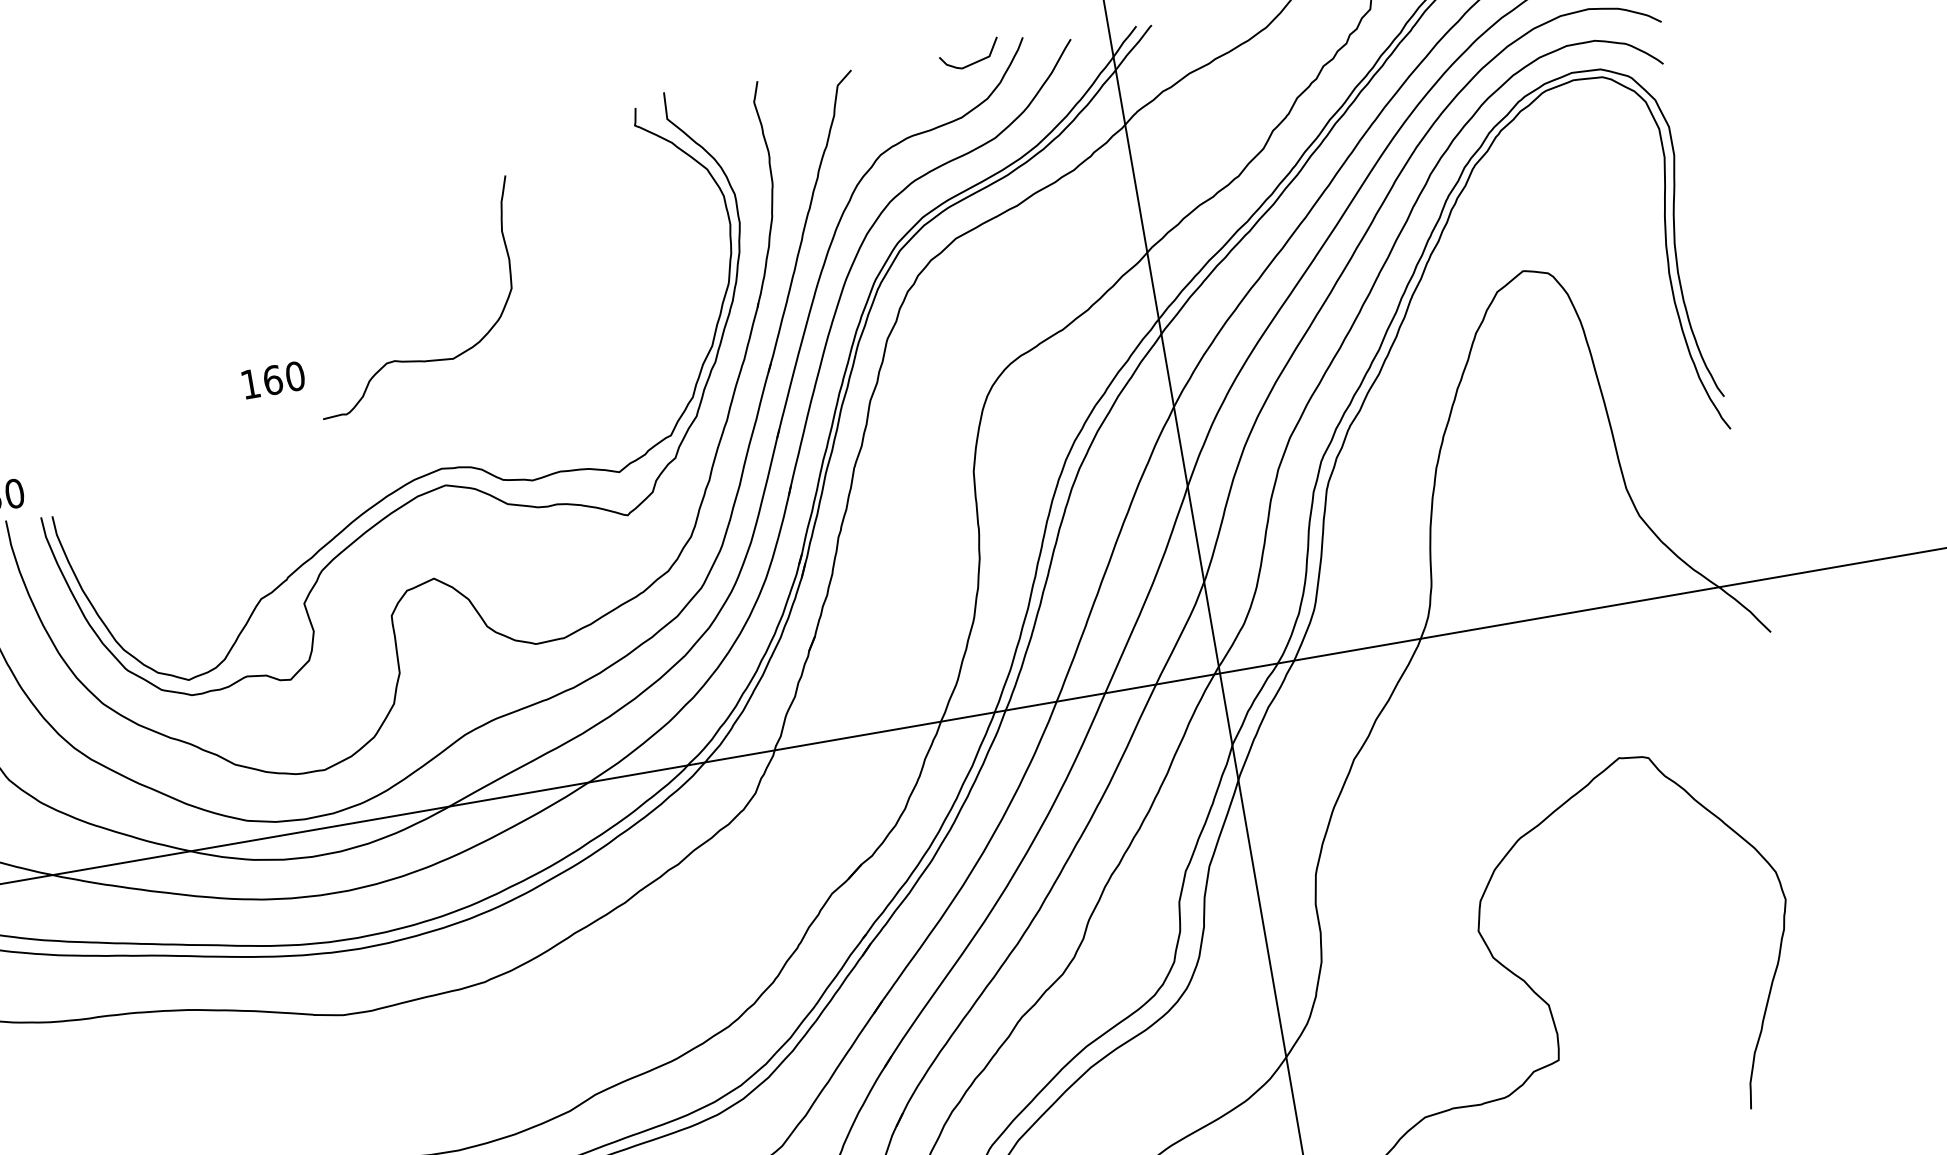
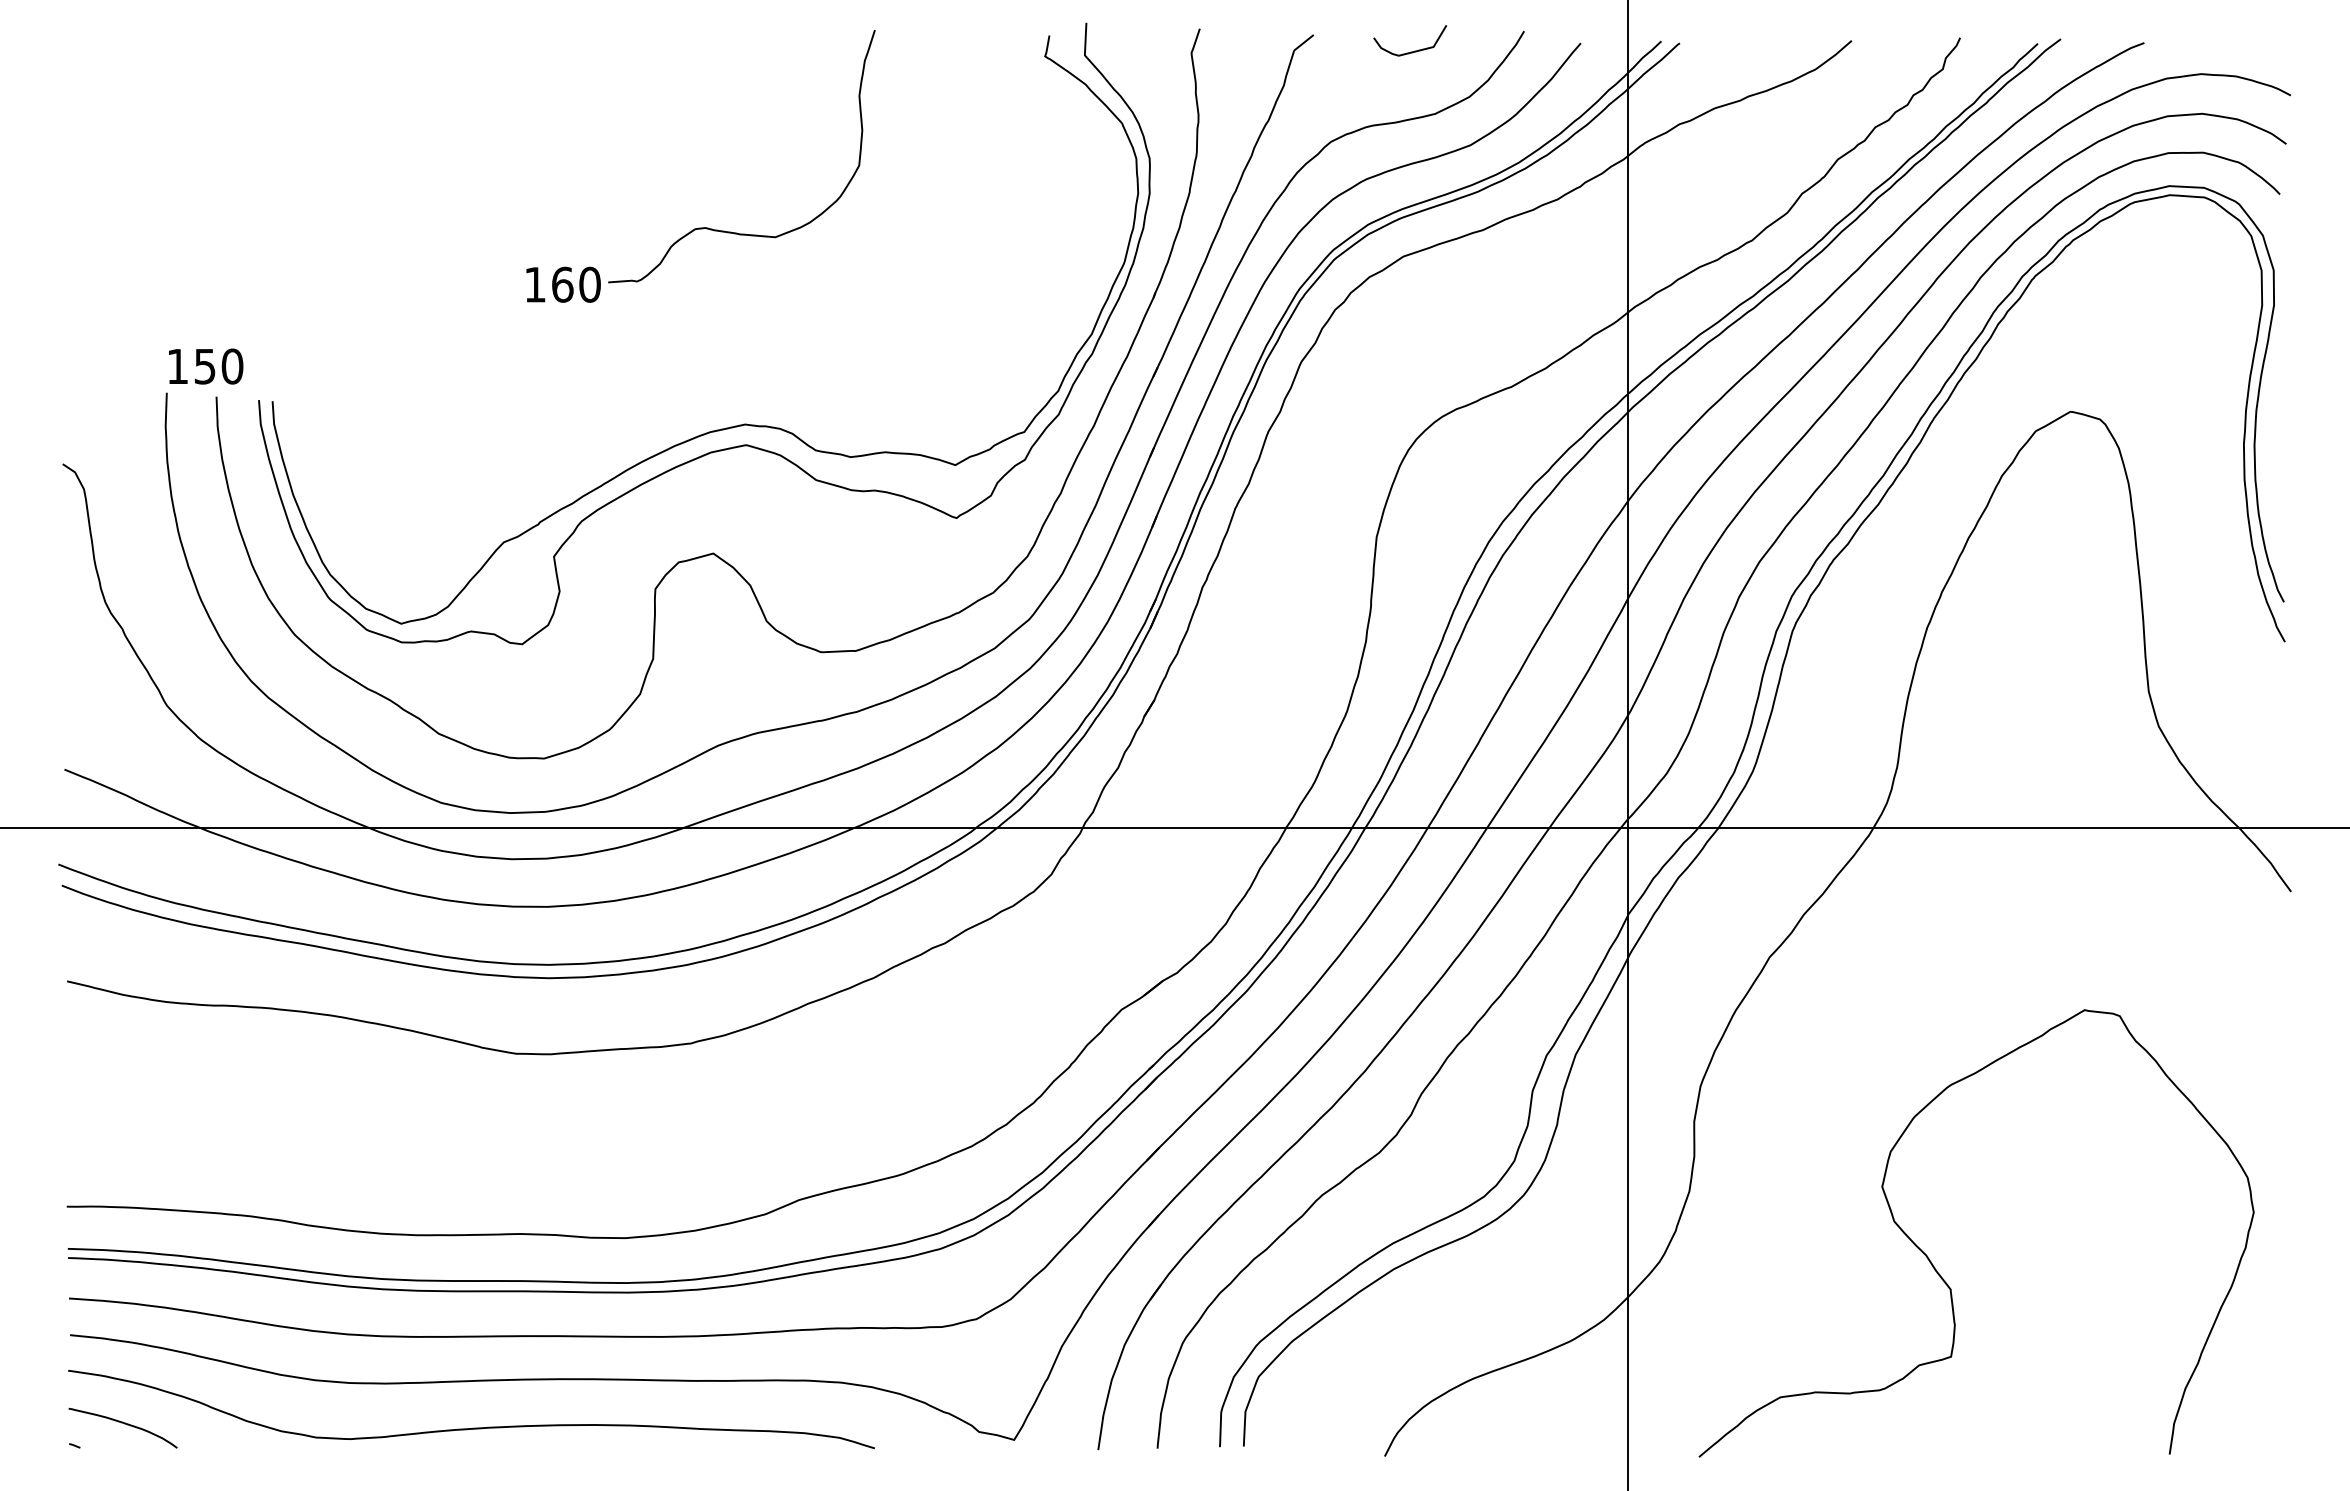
curve: (971, 63) -> (1410, 51), moved
curve: (416, 360) -> (731, 231), moved

